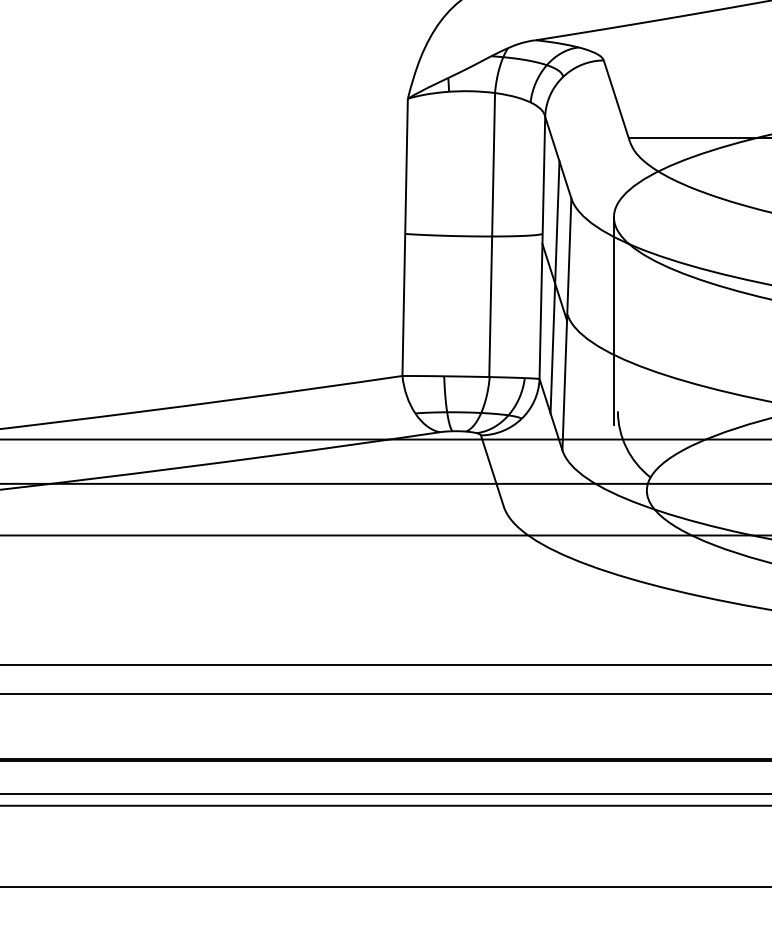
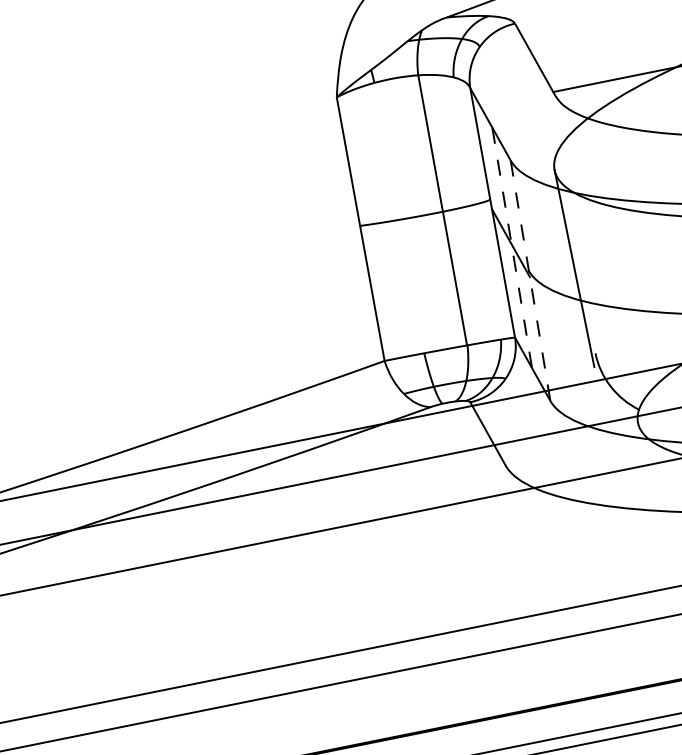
line: (555, 287) -> (512, 247), solid -> dashed
line: (566, 324) -> (530, 280), solid -> dashed

